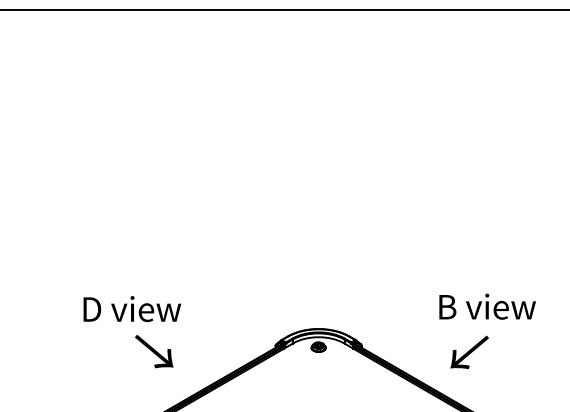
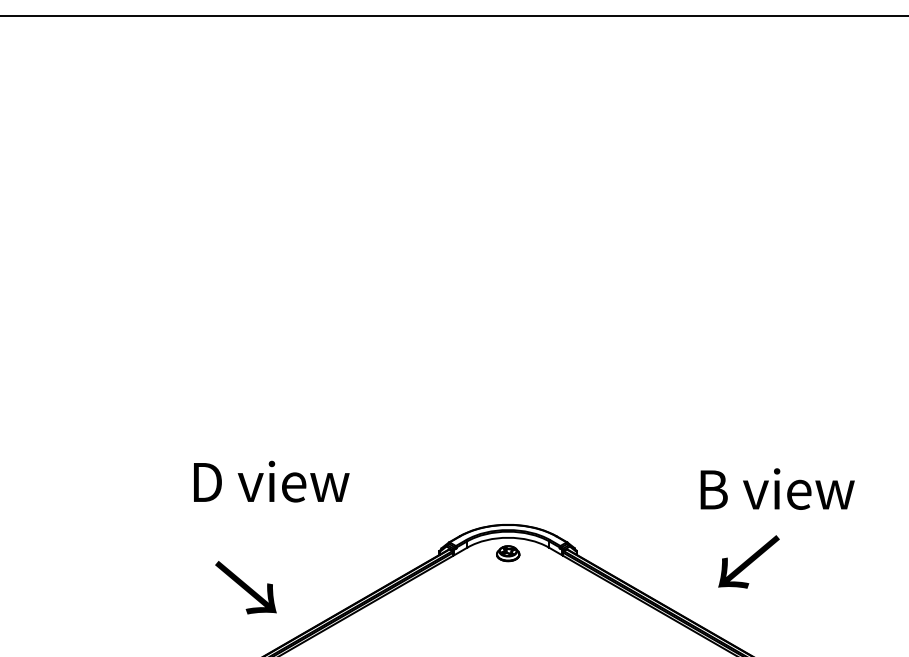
text: (132, 309) -> (271, 482), moved
text: (154, 351) -> (246, 587), moved

